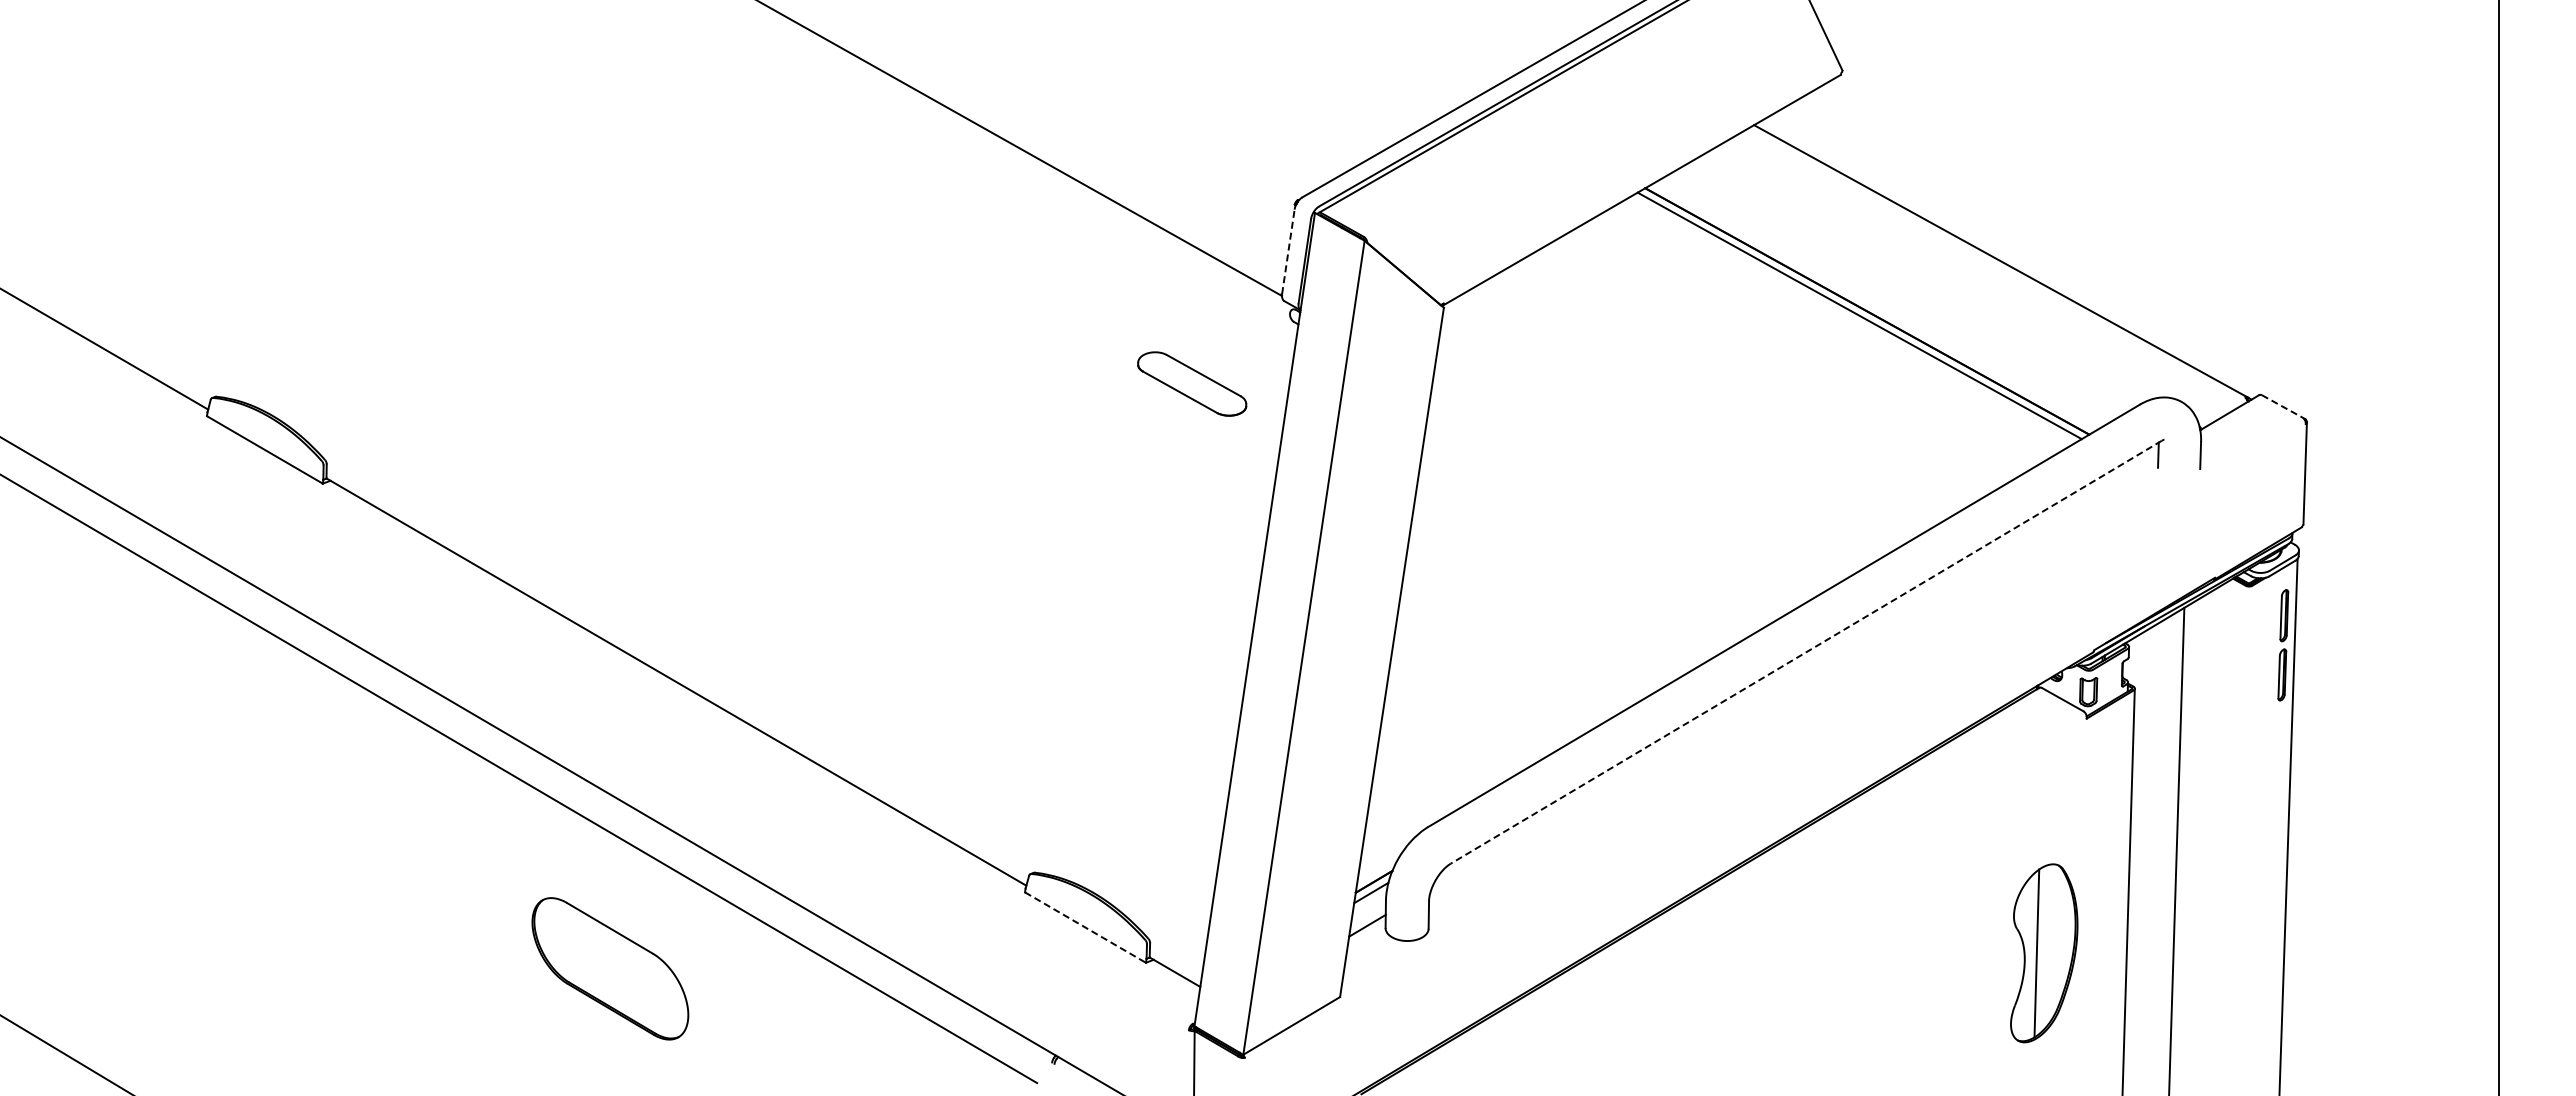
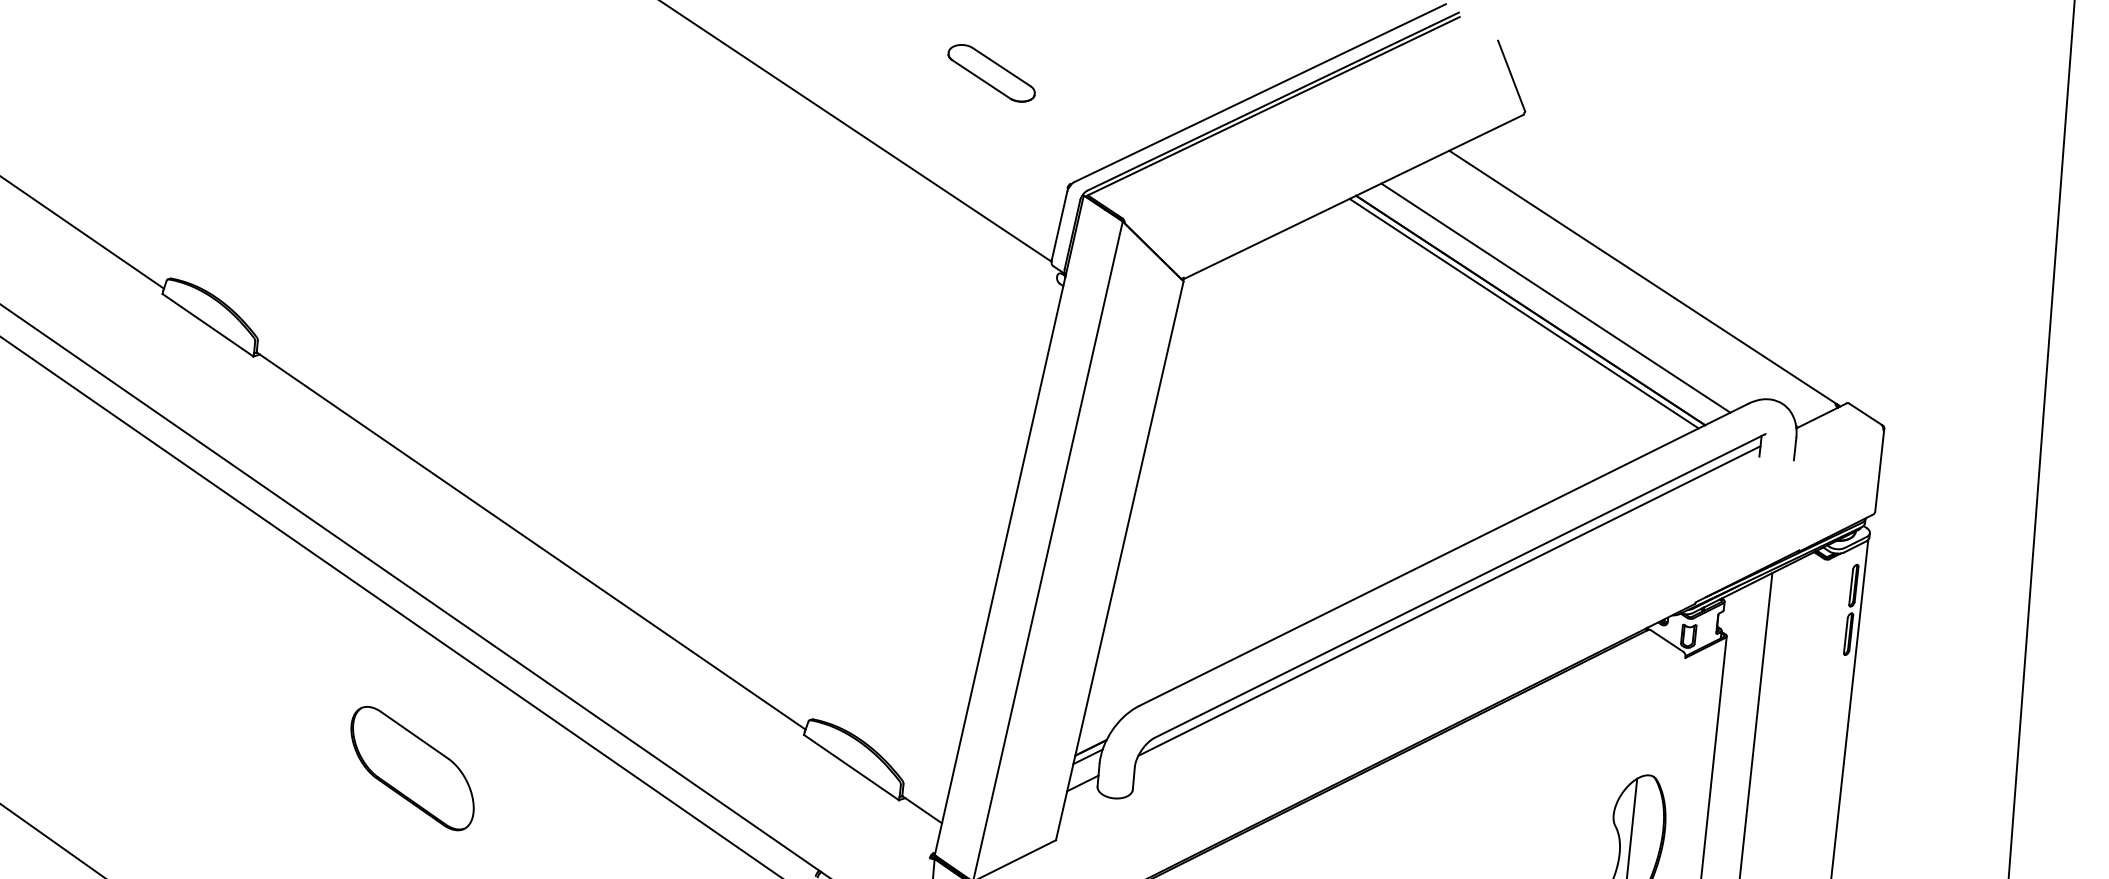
line: (1288, 251) -> (1059, 225), dashed -> solid
line: (1896, 294) -> (1555, 298), added
part: (1192, 383) -> (991, 72), moved
line: (2282, 406) -> (1865, 414), dashed -> solid
line: (1806, 652) -> (1459, 586), dashed -> solid
line: (1795, 671) -> (1449, 601), added
line: (1085, 927) -> (851, 767), dashed -> solid
part: (610, 968) -> (412, 768), moved

